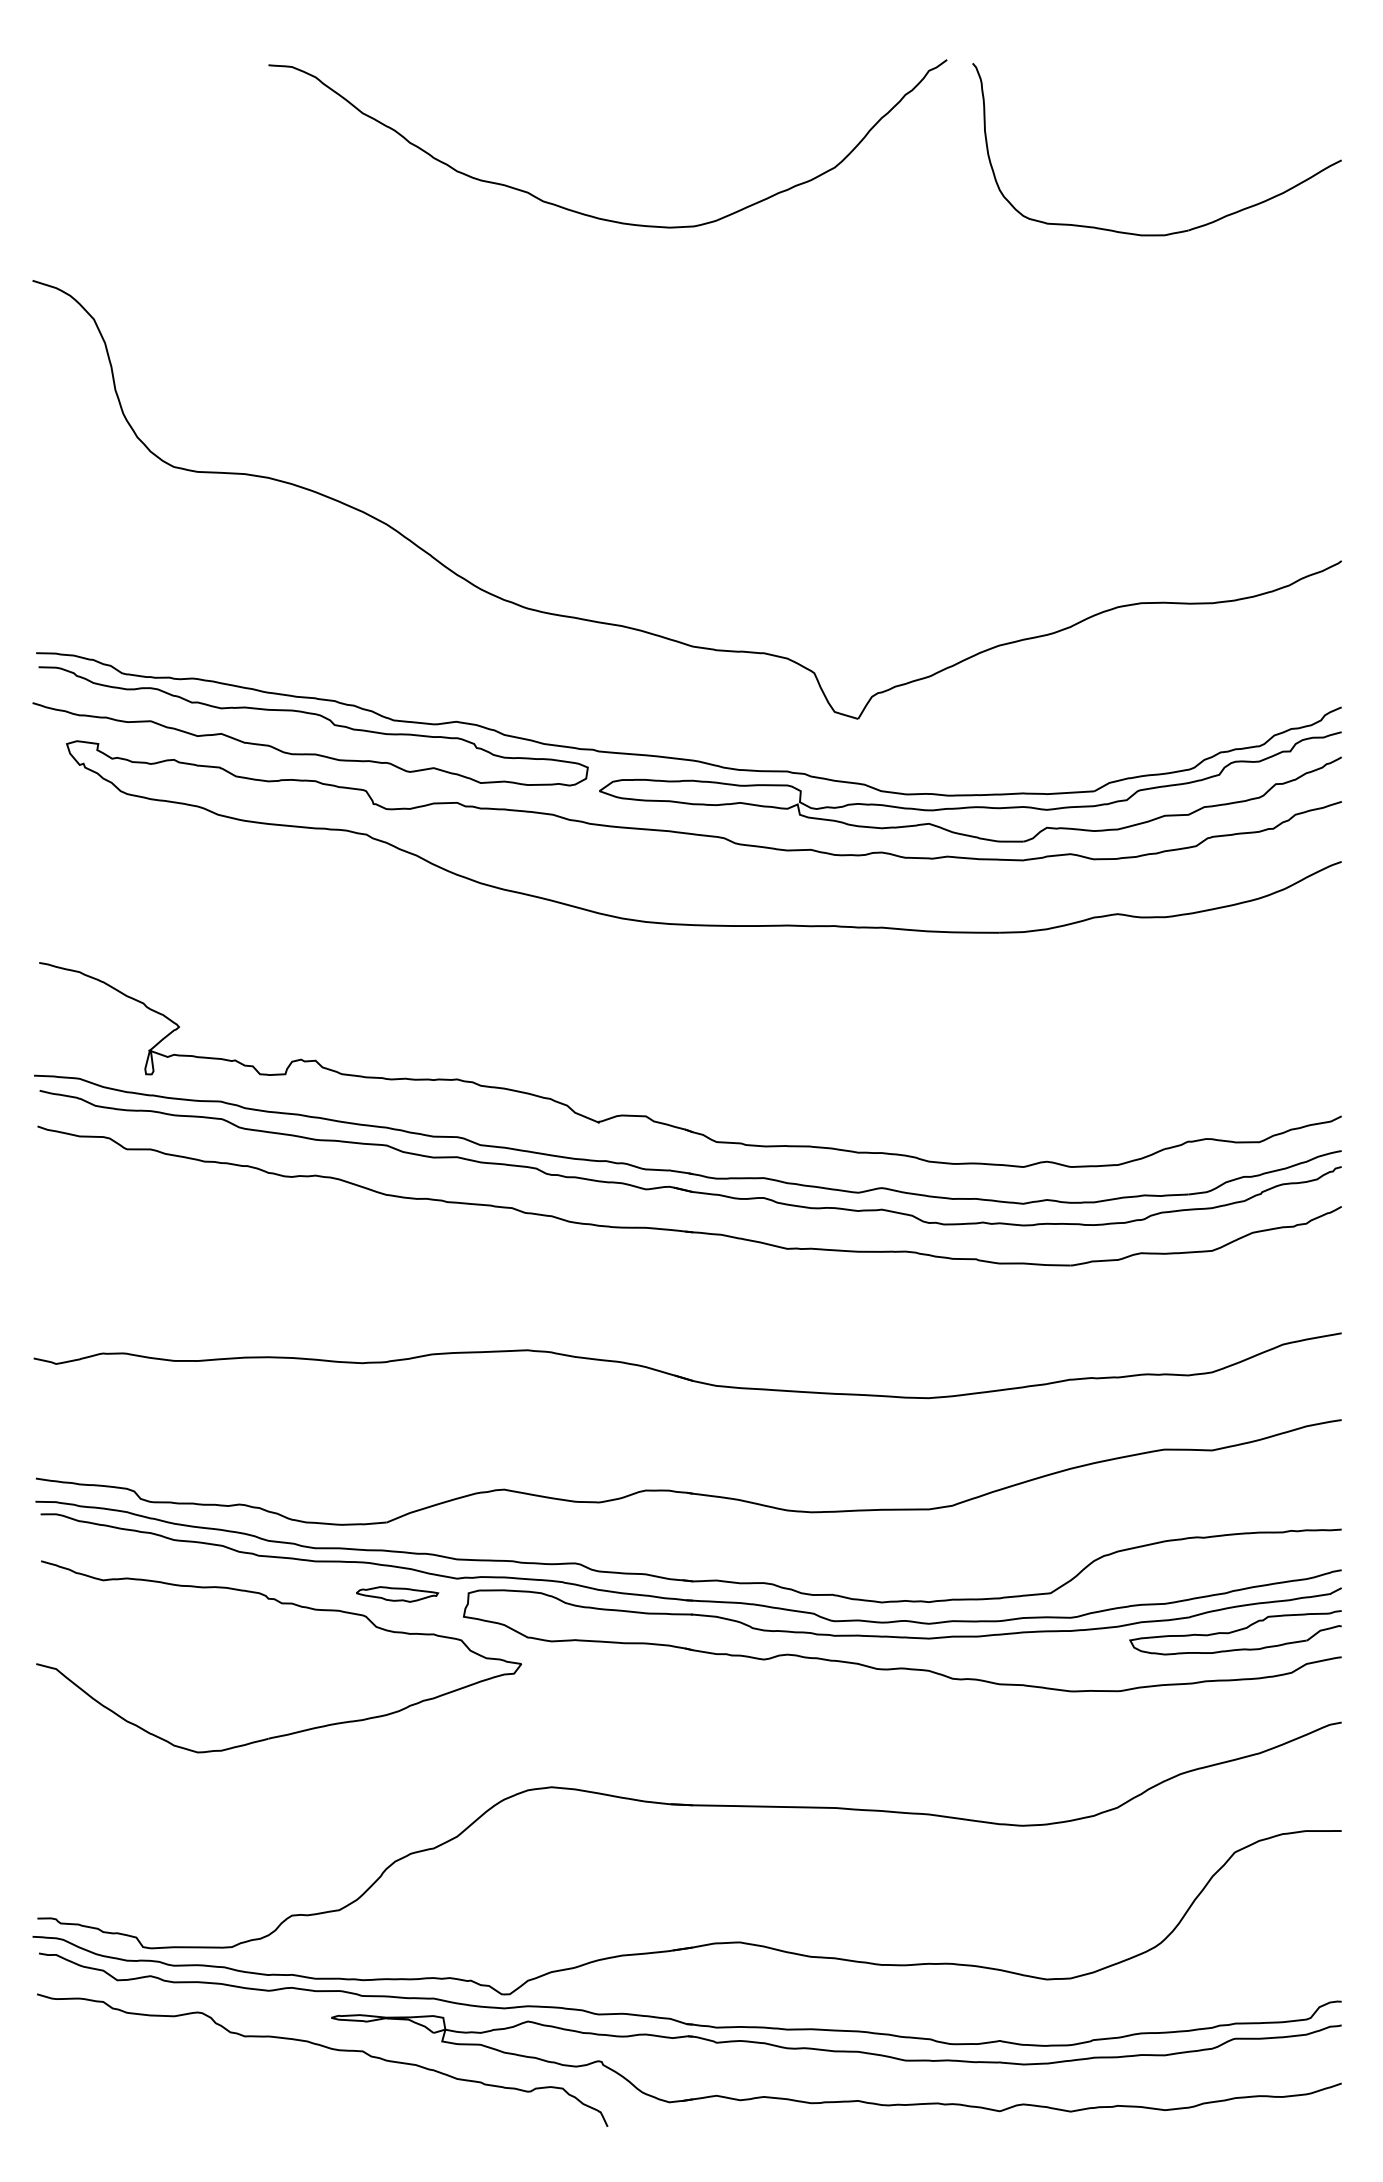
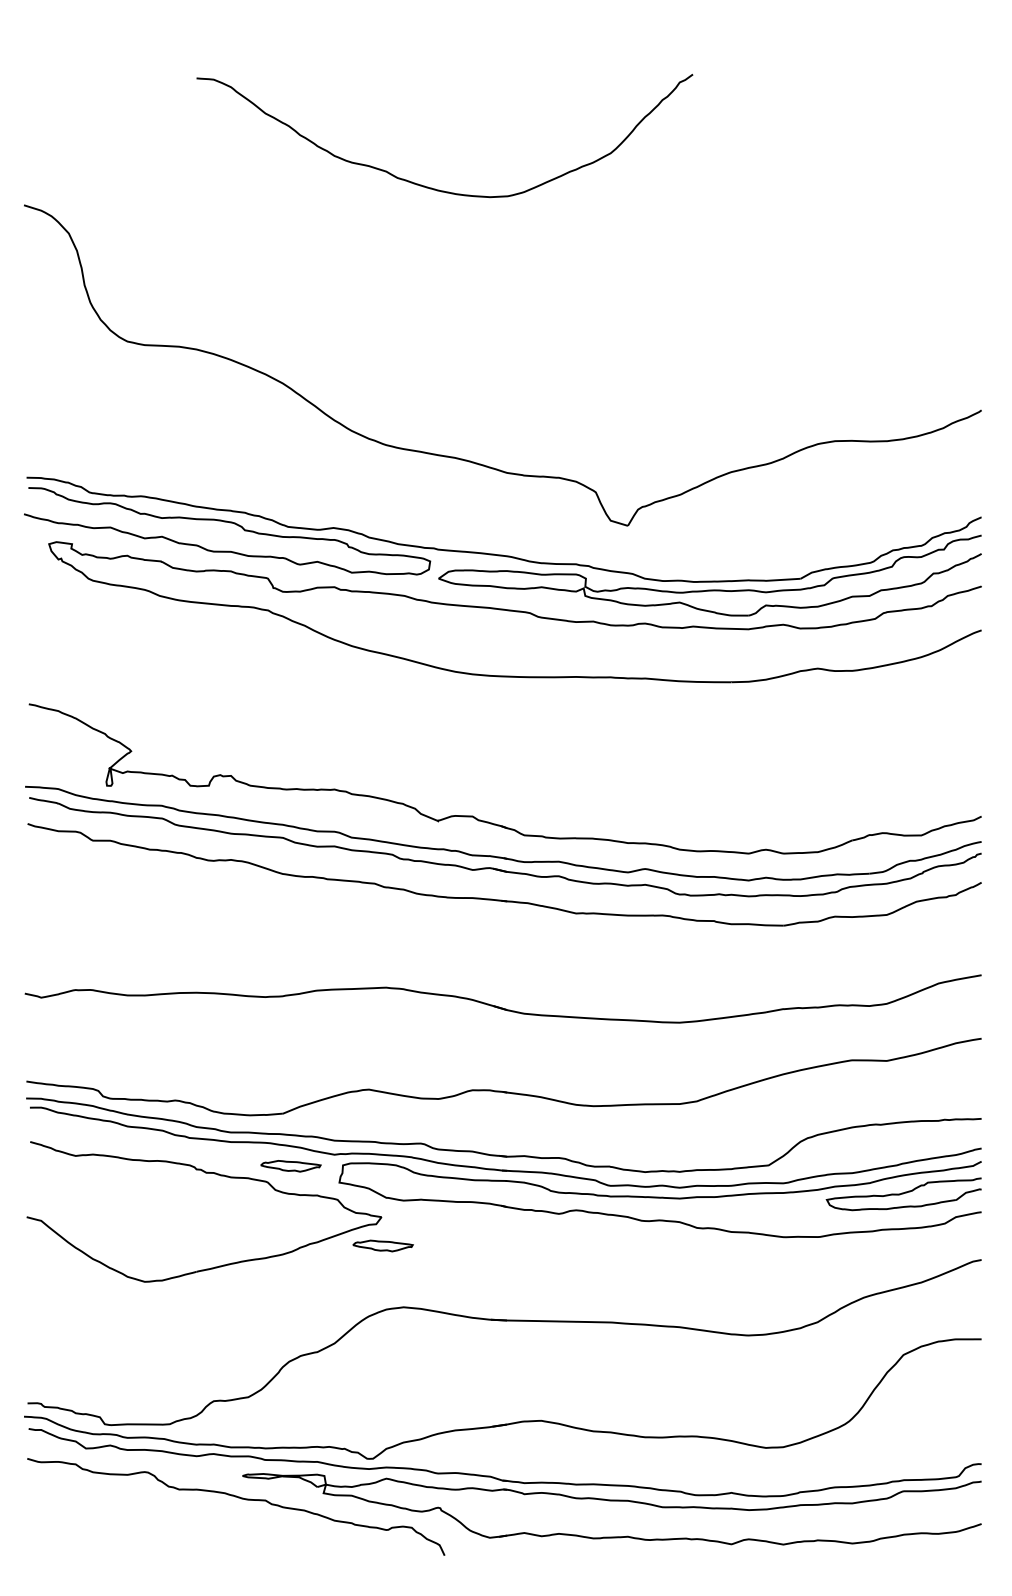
curve: (588, 214) -> (430, 187), moved
part: (1171, 232) -> (857, 170), removed
part: (523, 1703) -> (383, 1246), added

